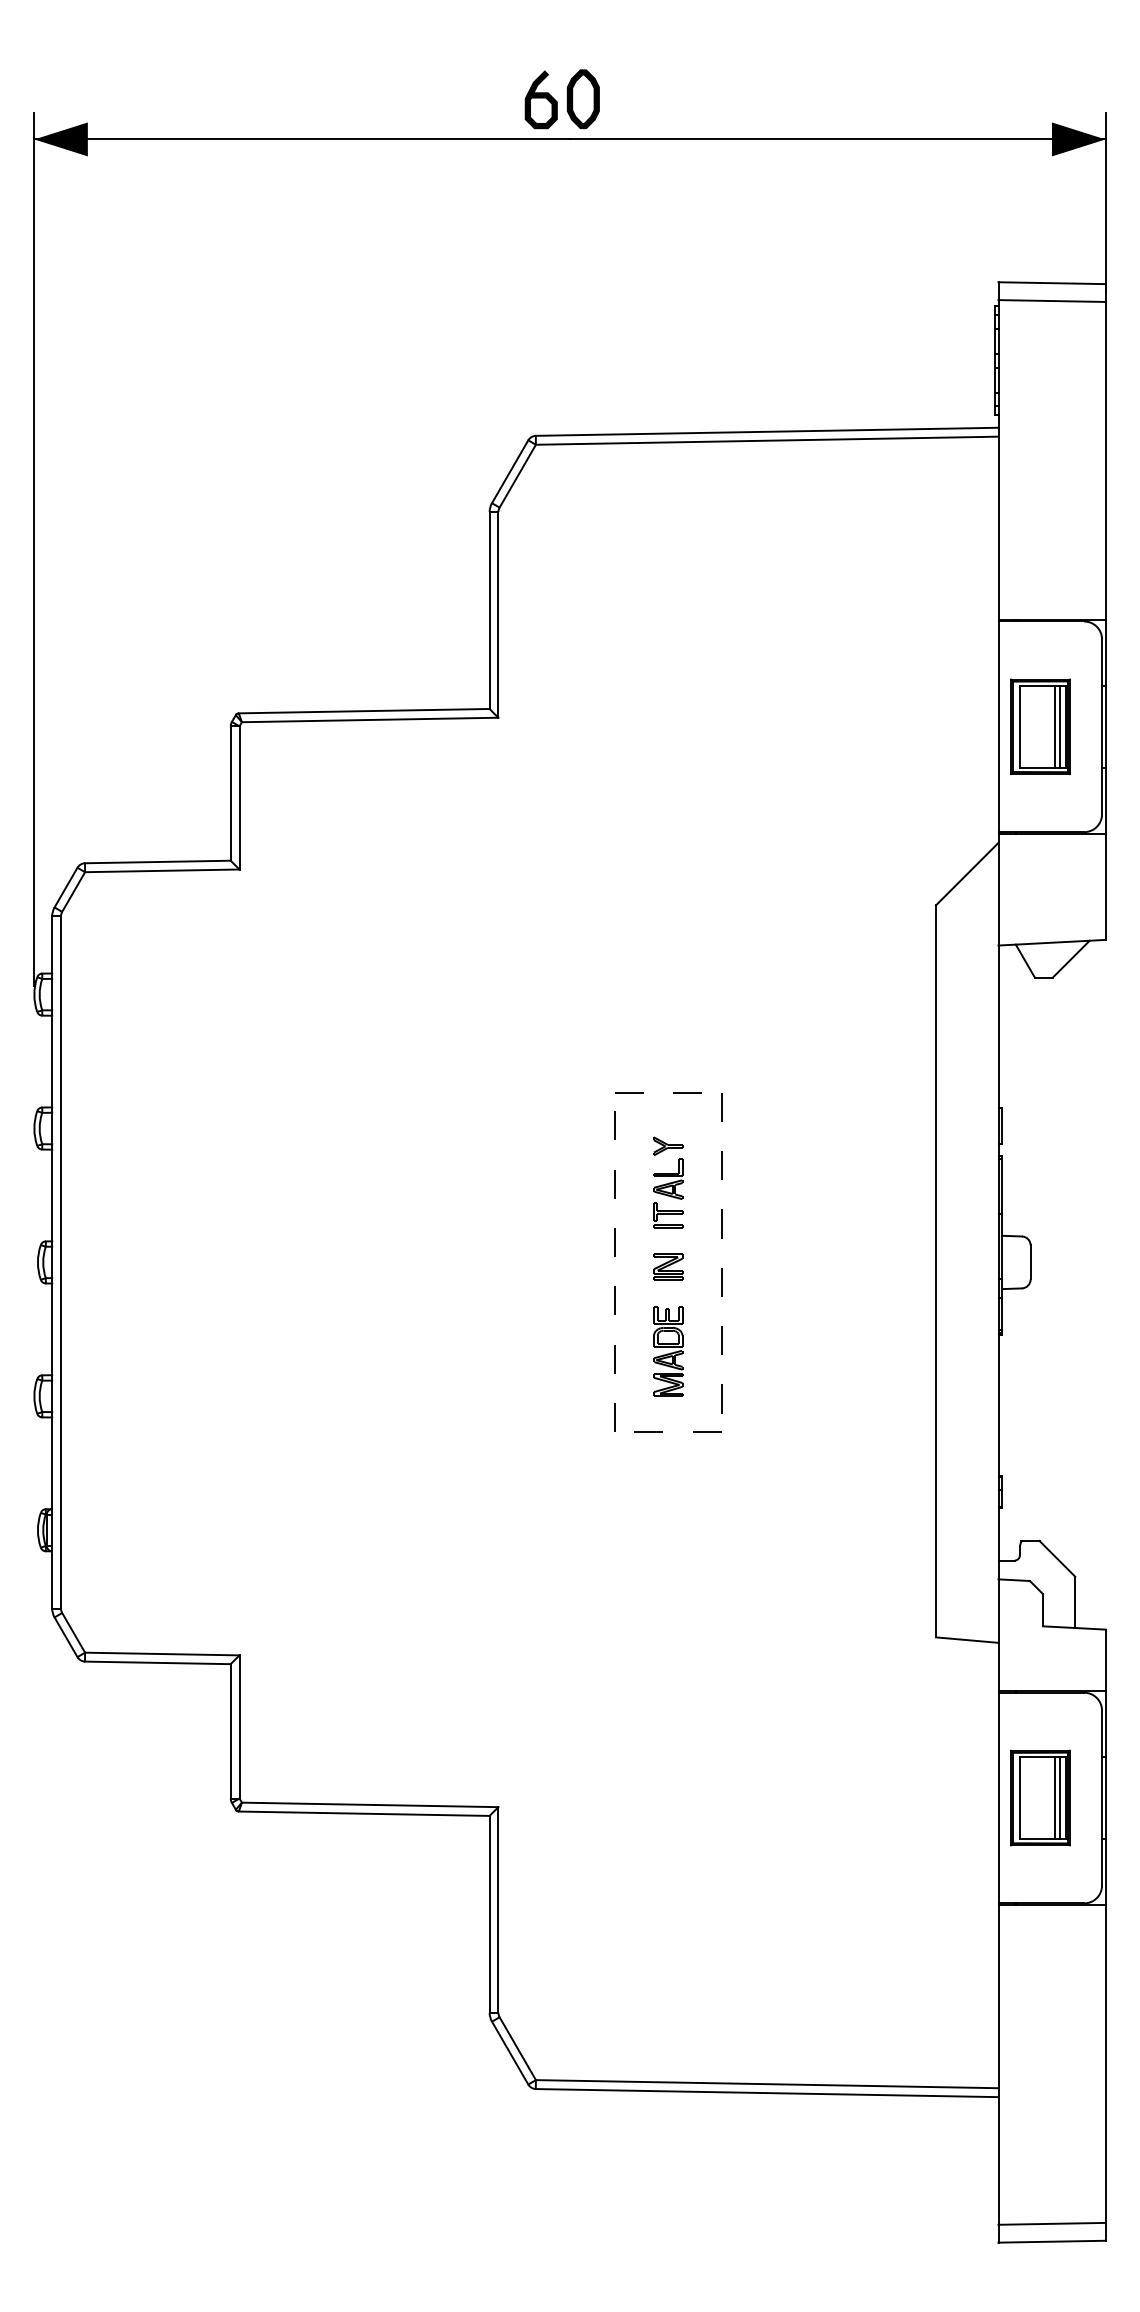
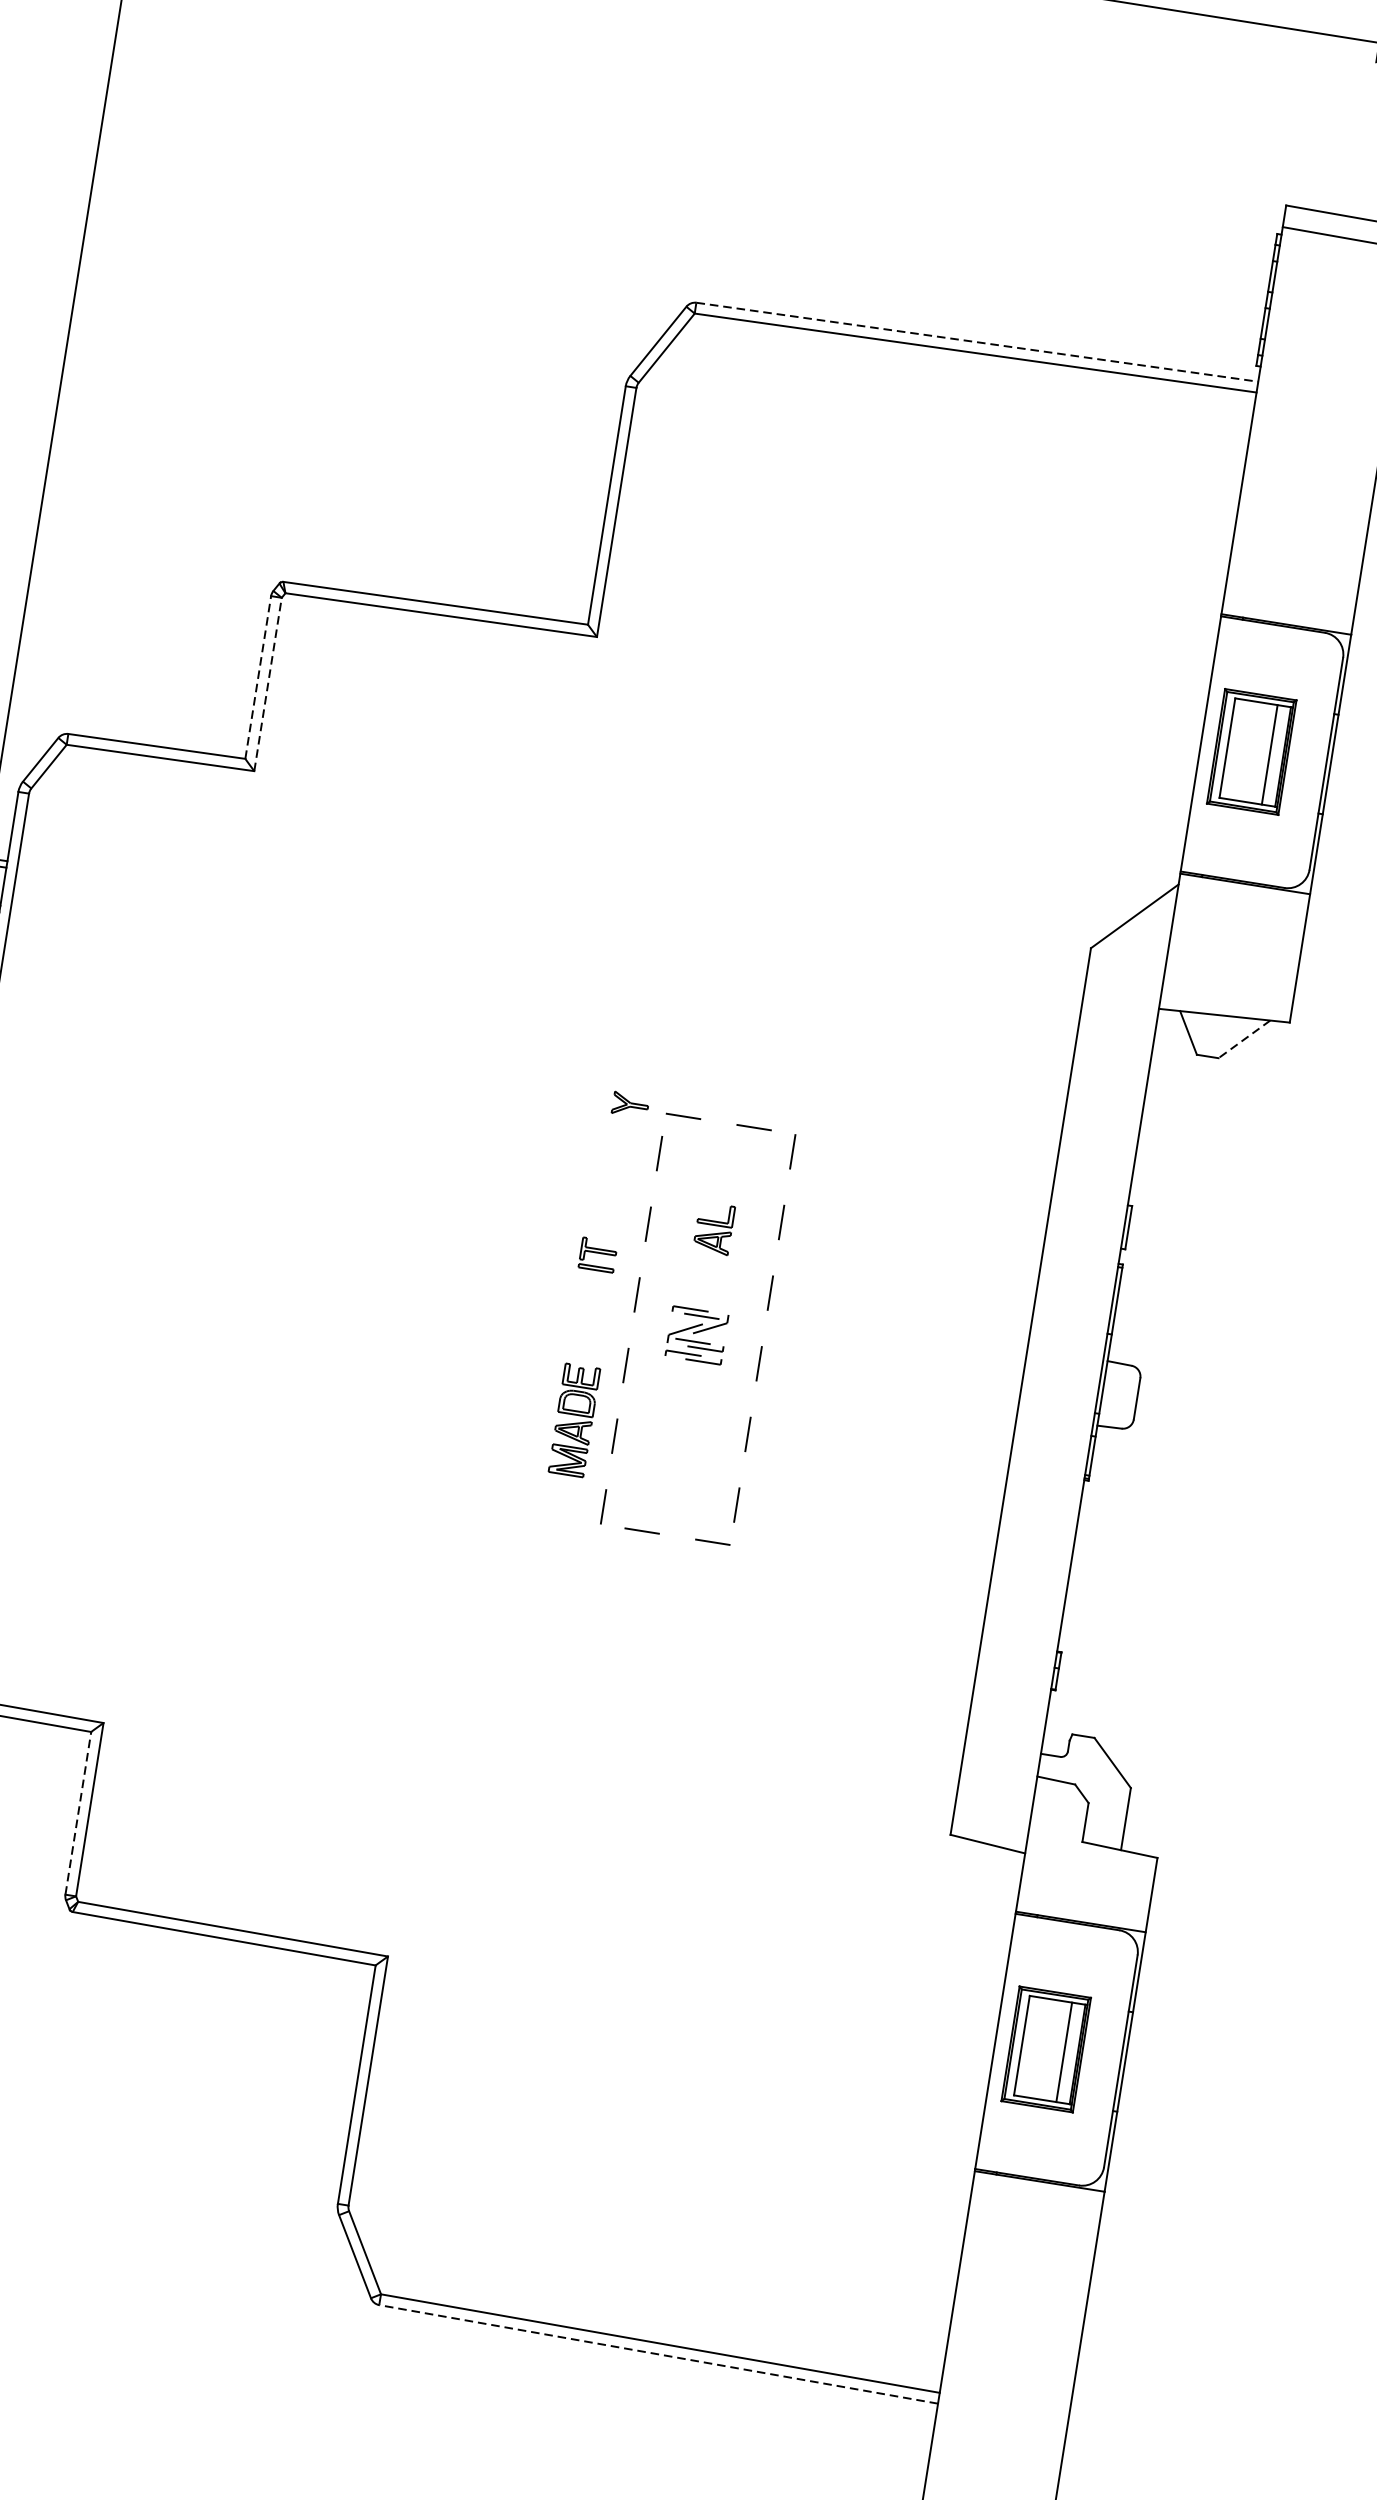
line: (767, 431) -> (977, 341), solid -> dashed
line: (1059, 726) -> (1274, 755), removed
line: (230, 793) -> (257, 677), solid -> dashed
line: (239, 797) -> (268, 683), solid -> dashed
line: (1070, 959) -> (1243, 1039), solid -> dashed
part: (668, 1145) -> (631, 1103), moved
part: (668, 1215) -> (598, 1255), moved
part: (668, 1266) -> (697, 1334), size x1.6
part: (668, 1351) -> (574, 1420), moved
line: (230, 1730) -> (78, 1812), solid -> dashed
line: (1059, 1798) -> (1069, 2053), removed
line: (766, 2093) -> (657, 2354), solid -> dashed

